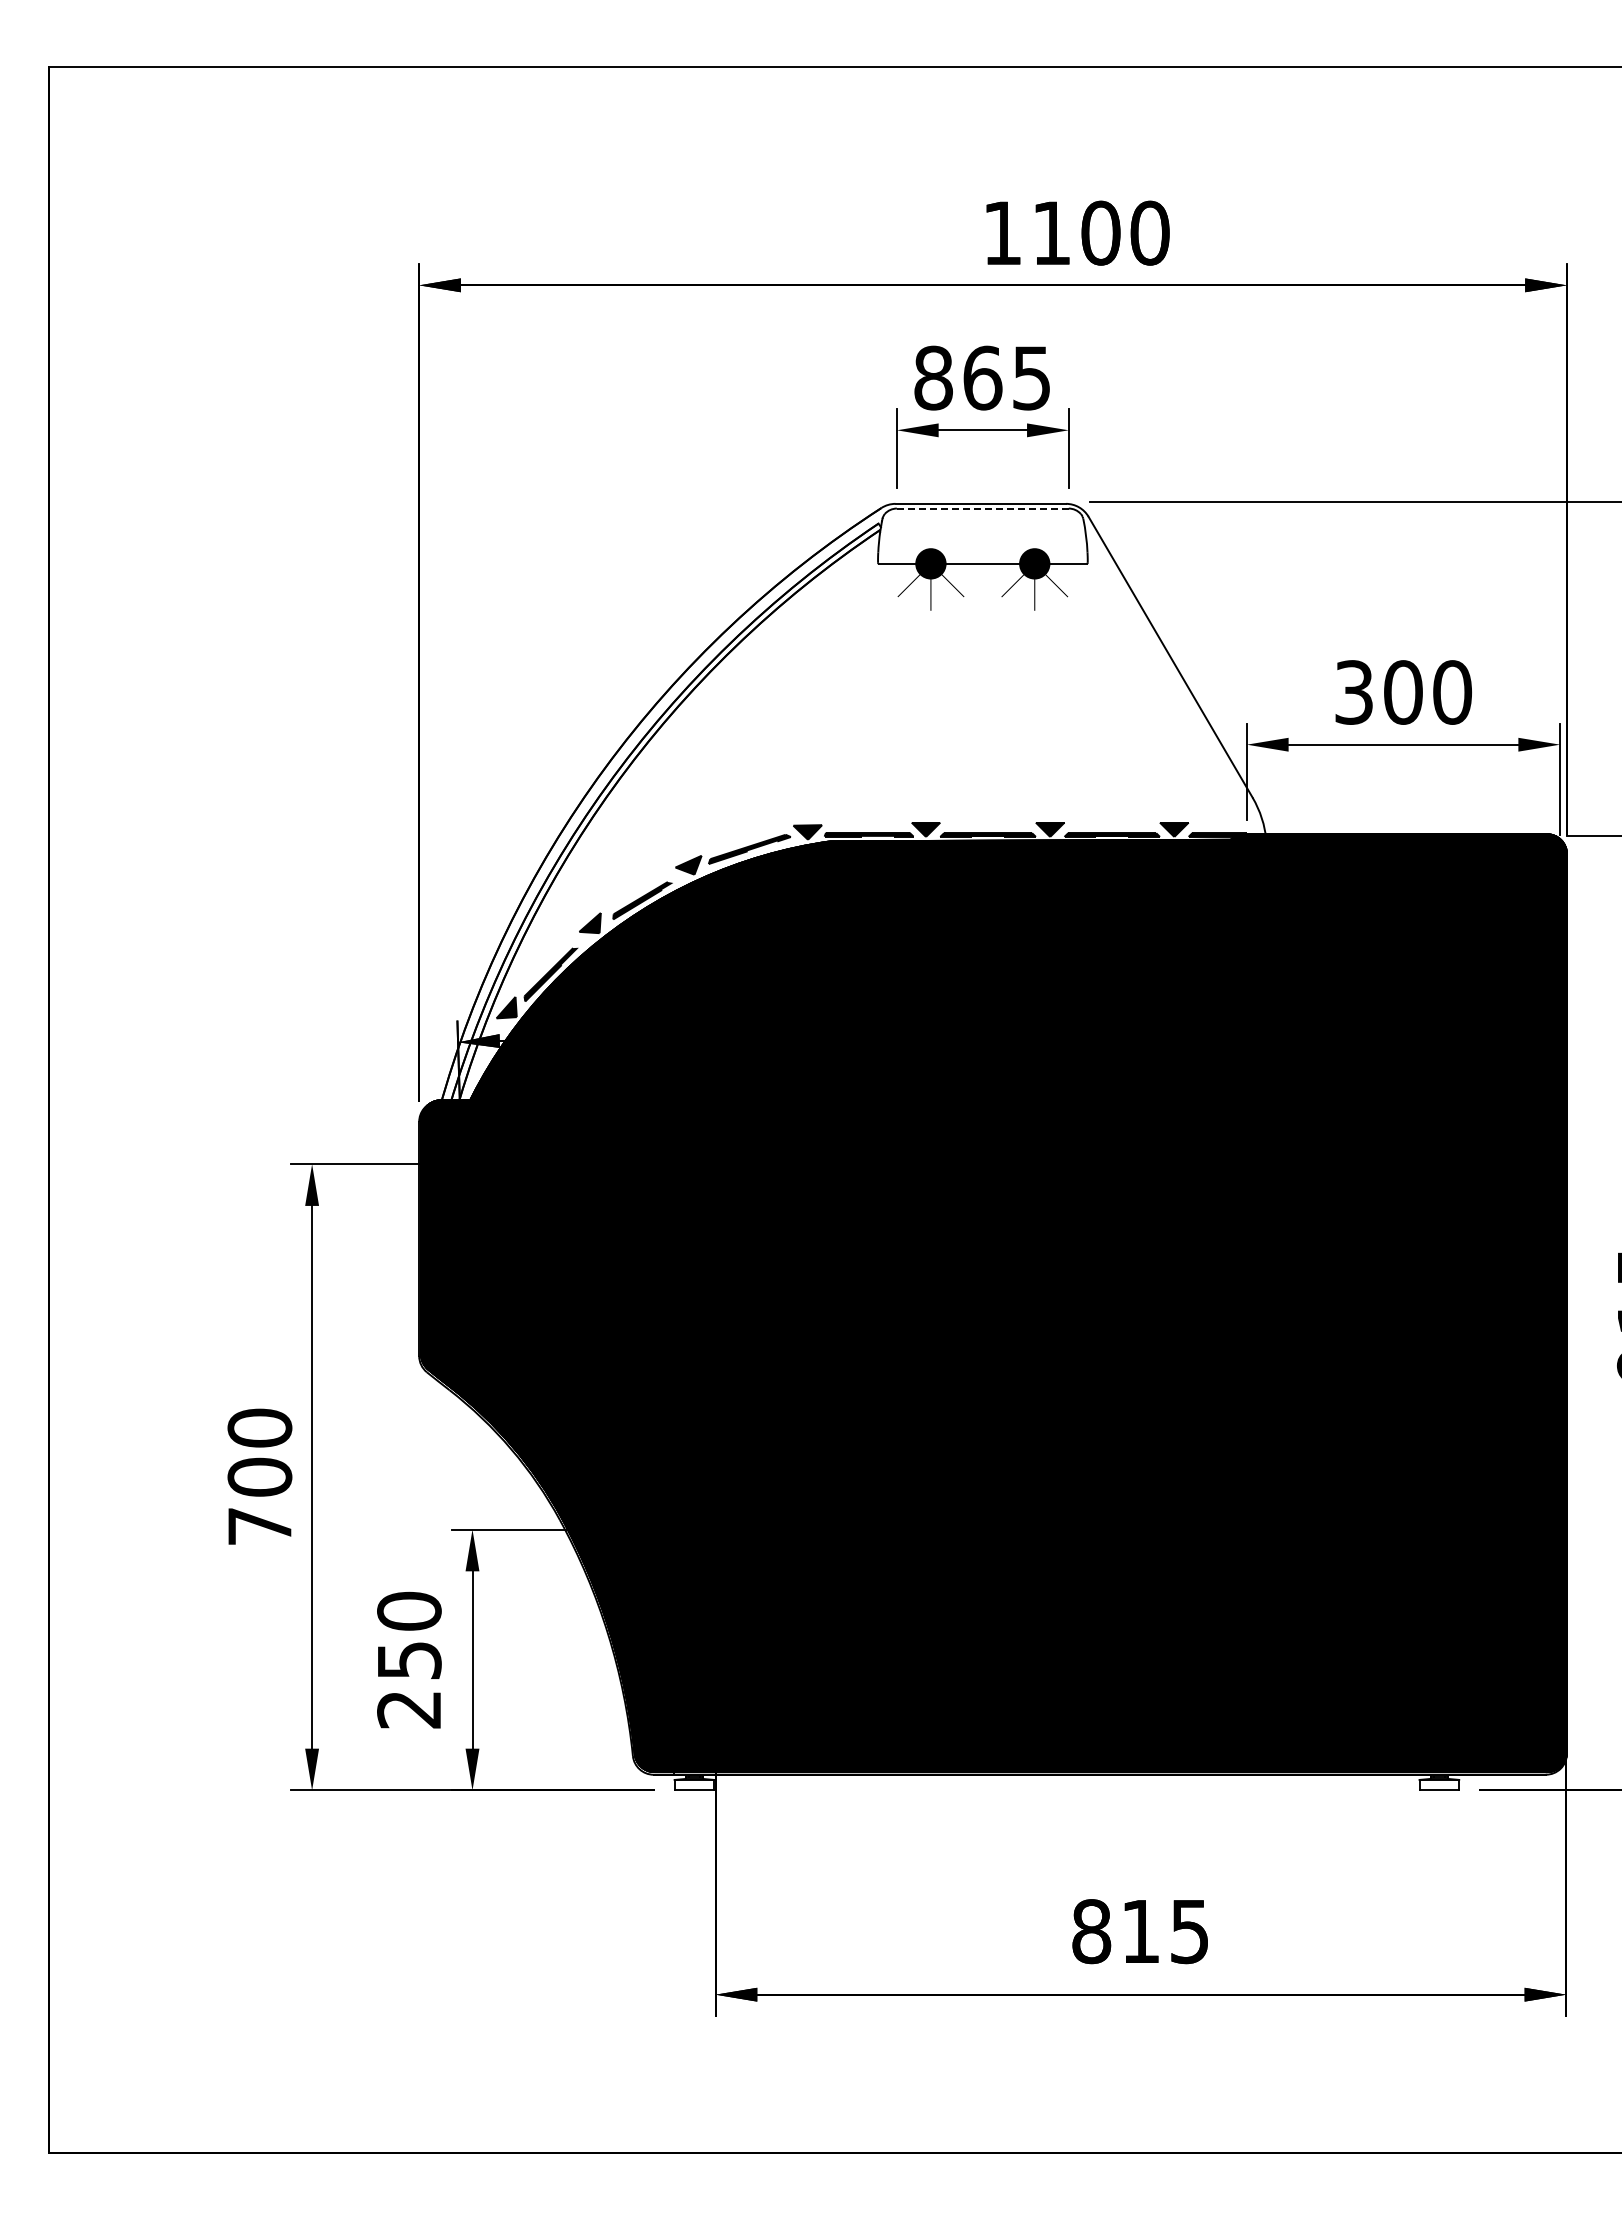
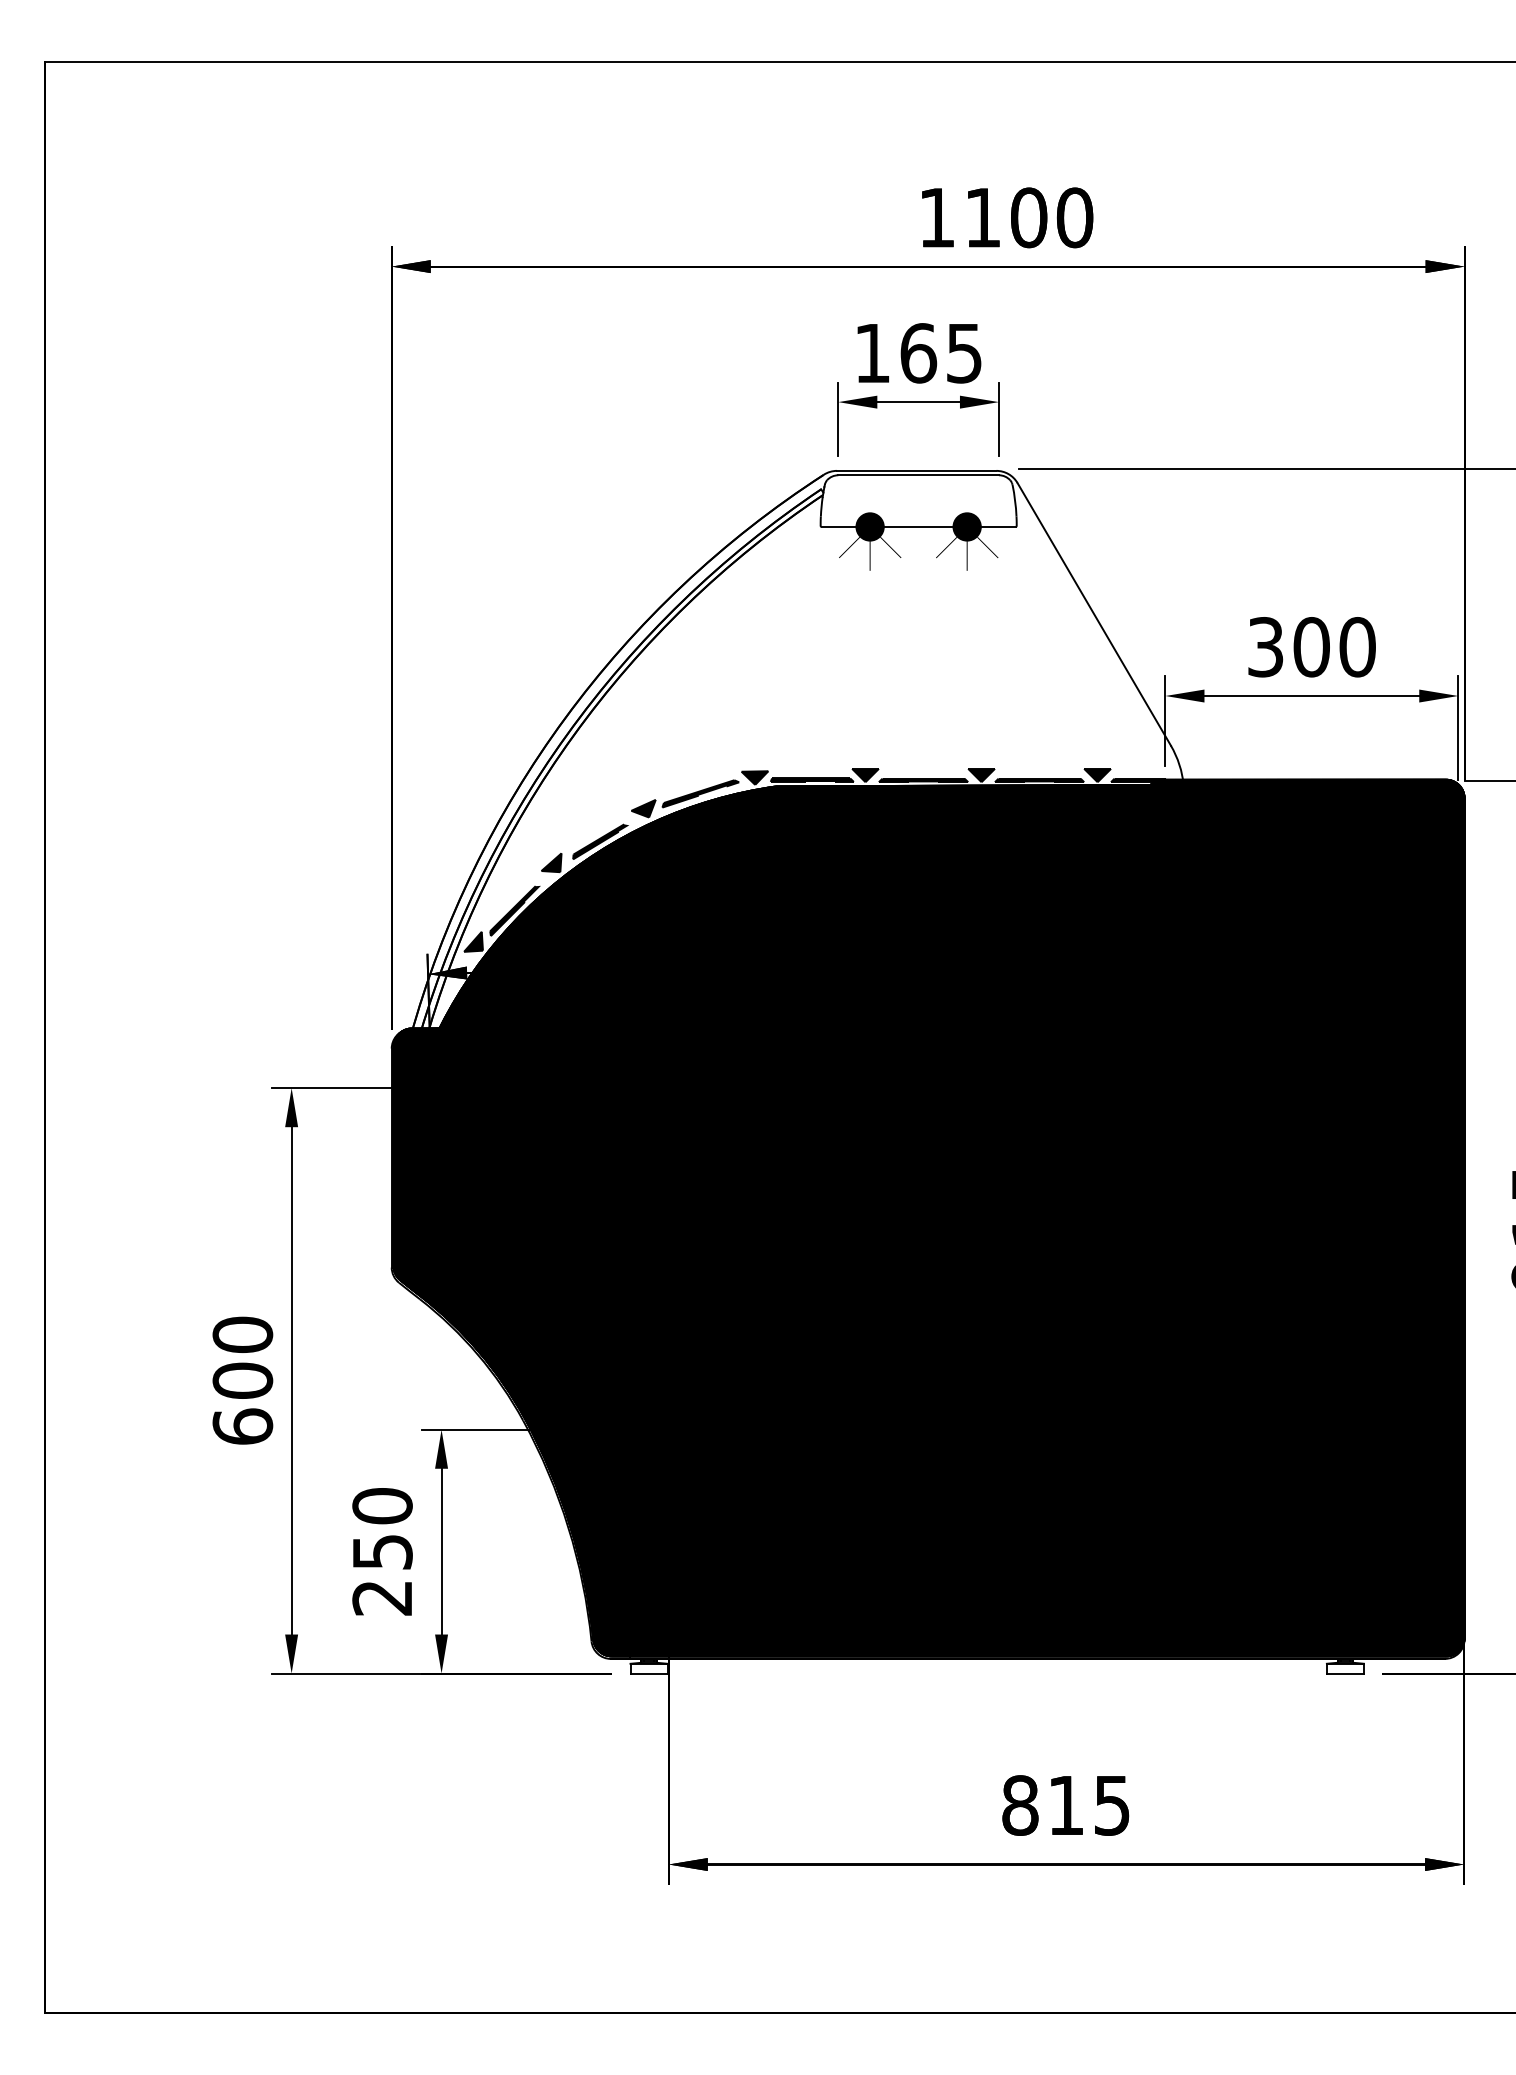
text: (933, 377) -> (872, 352), 865 -> 165
line: (982, 508) -> (918, 475), dashed -> solid
text: (259, 1525) -> (242, 1425), 700 -> 600

